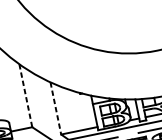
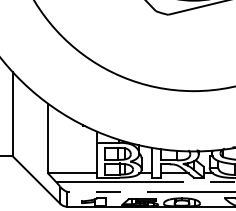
line: (25, 95) -> (12, 114), dashed -> solid
line: (56, 108) -> (48, 138), dashed -> solid

